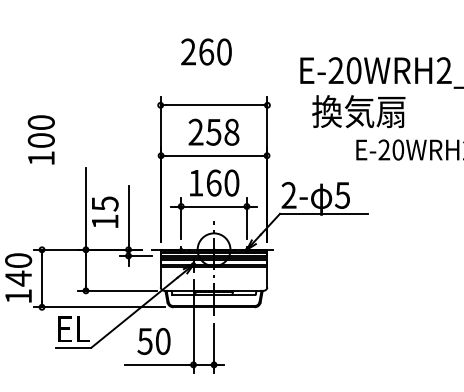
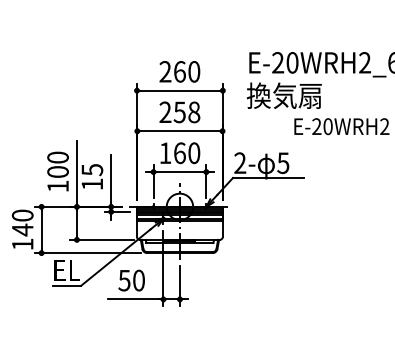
text: (206, 51) -> (179, 71), moved
text: (357, 111) -> (283, 95), moved
text: (40, 139) -> (57, 171), moved

